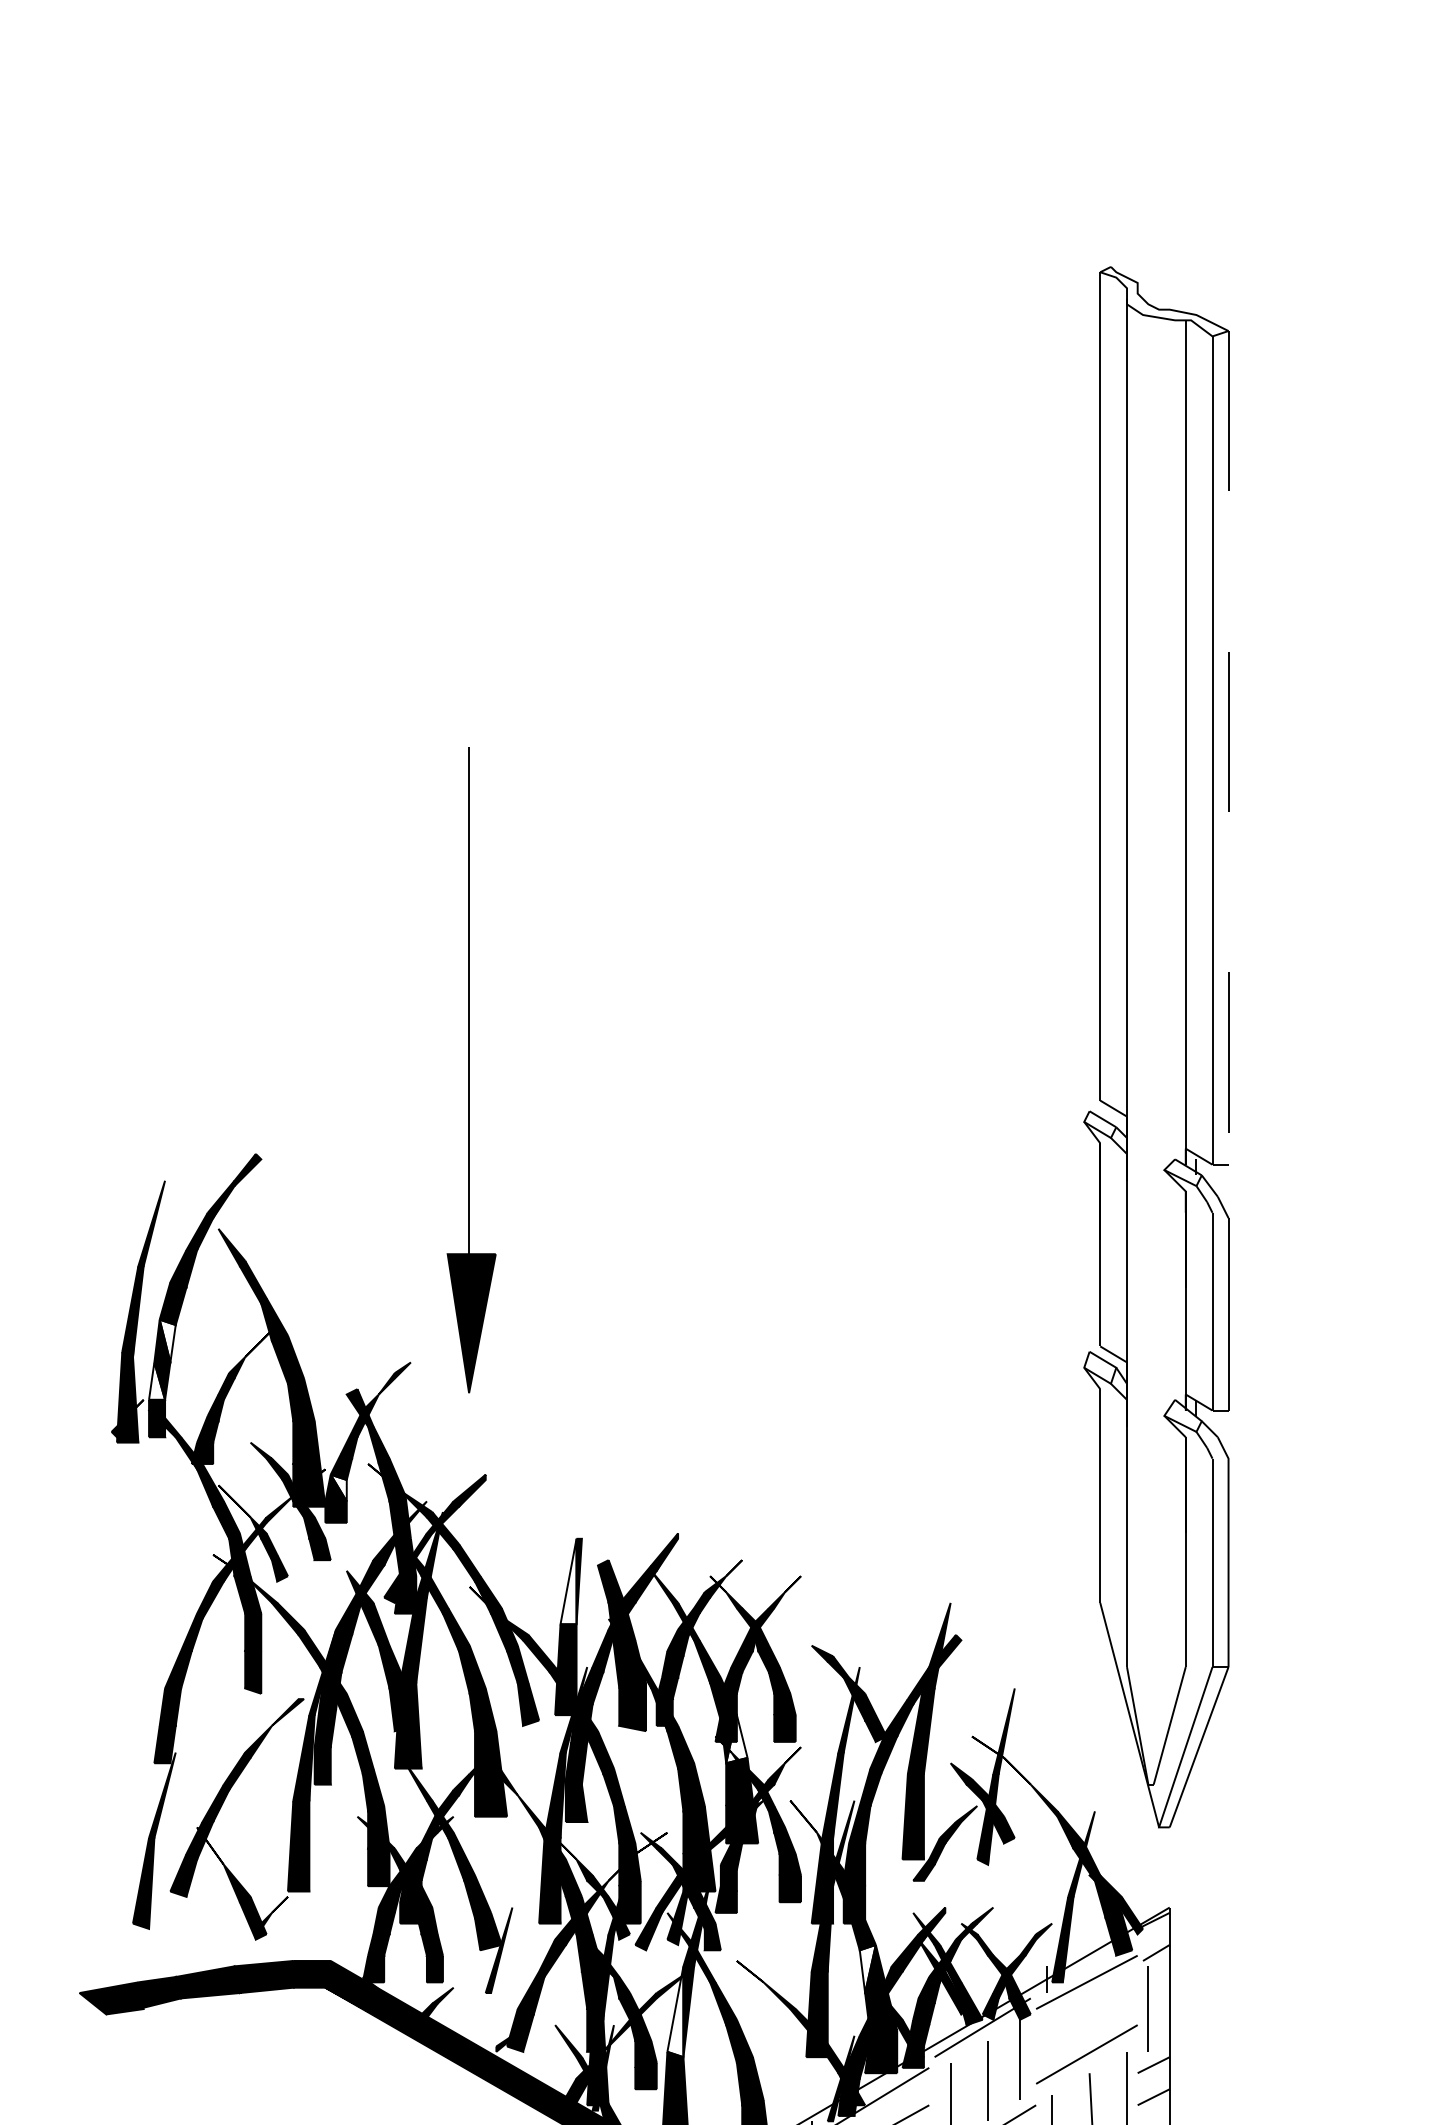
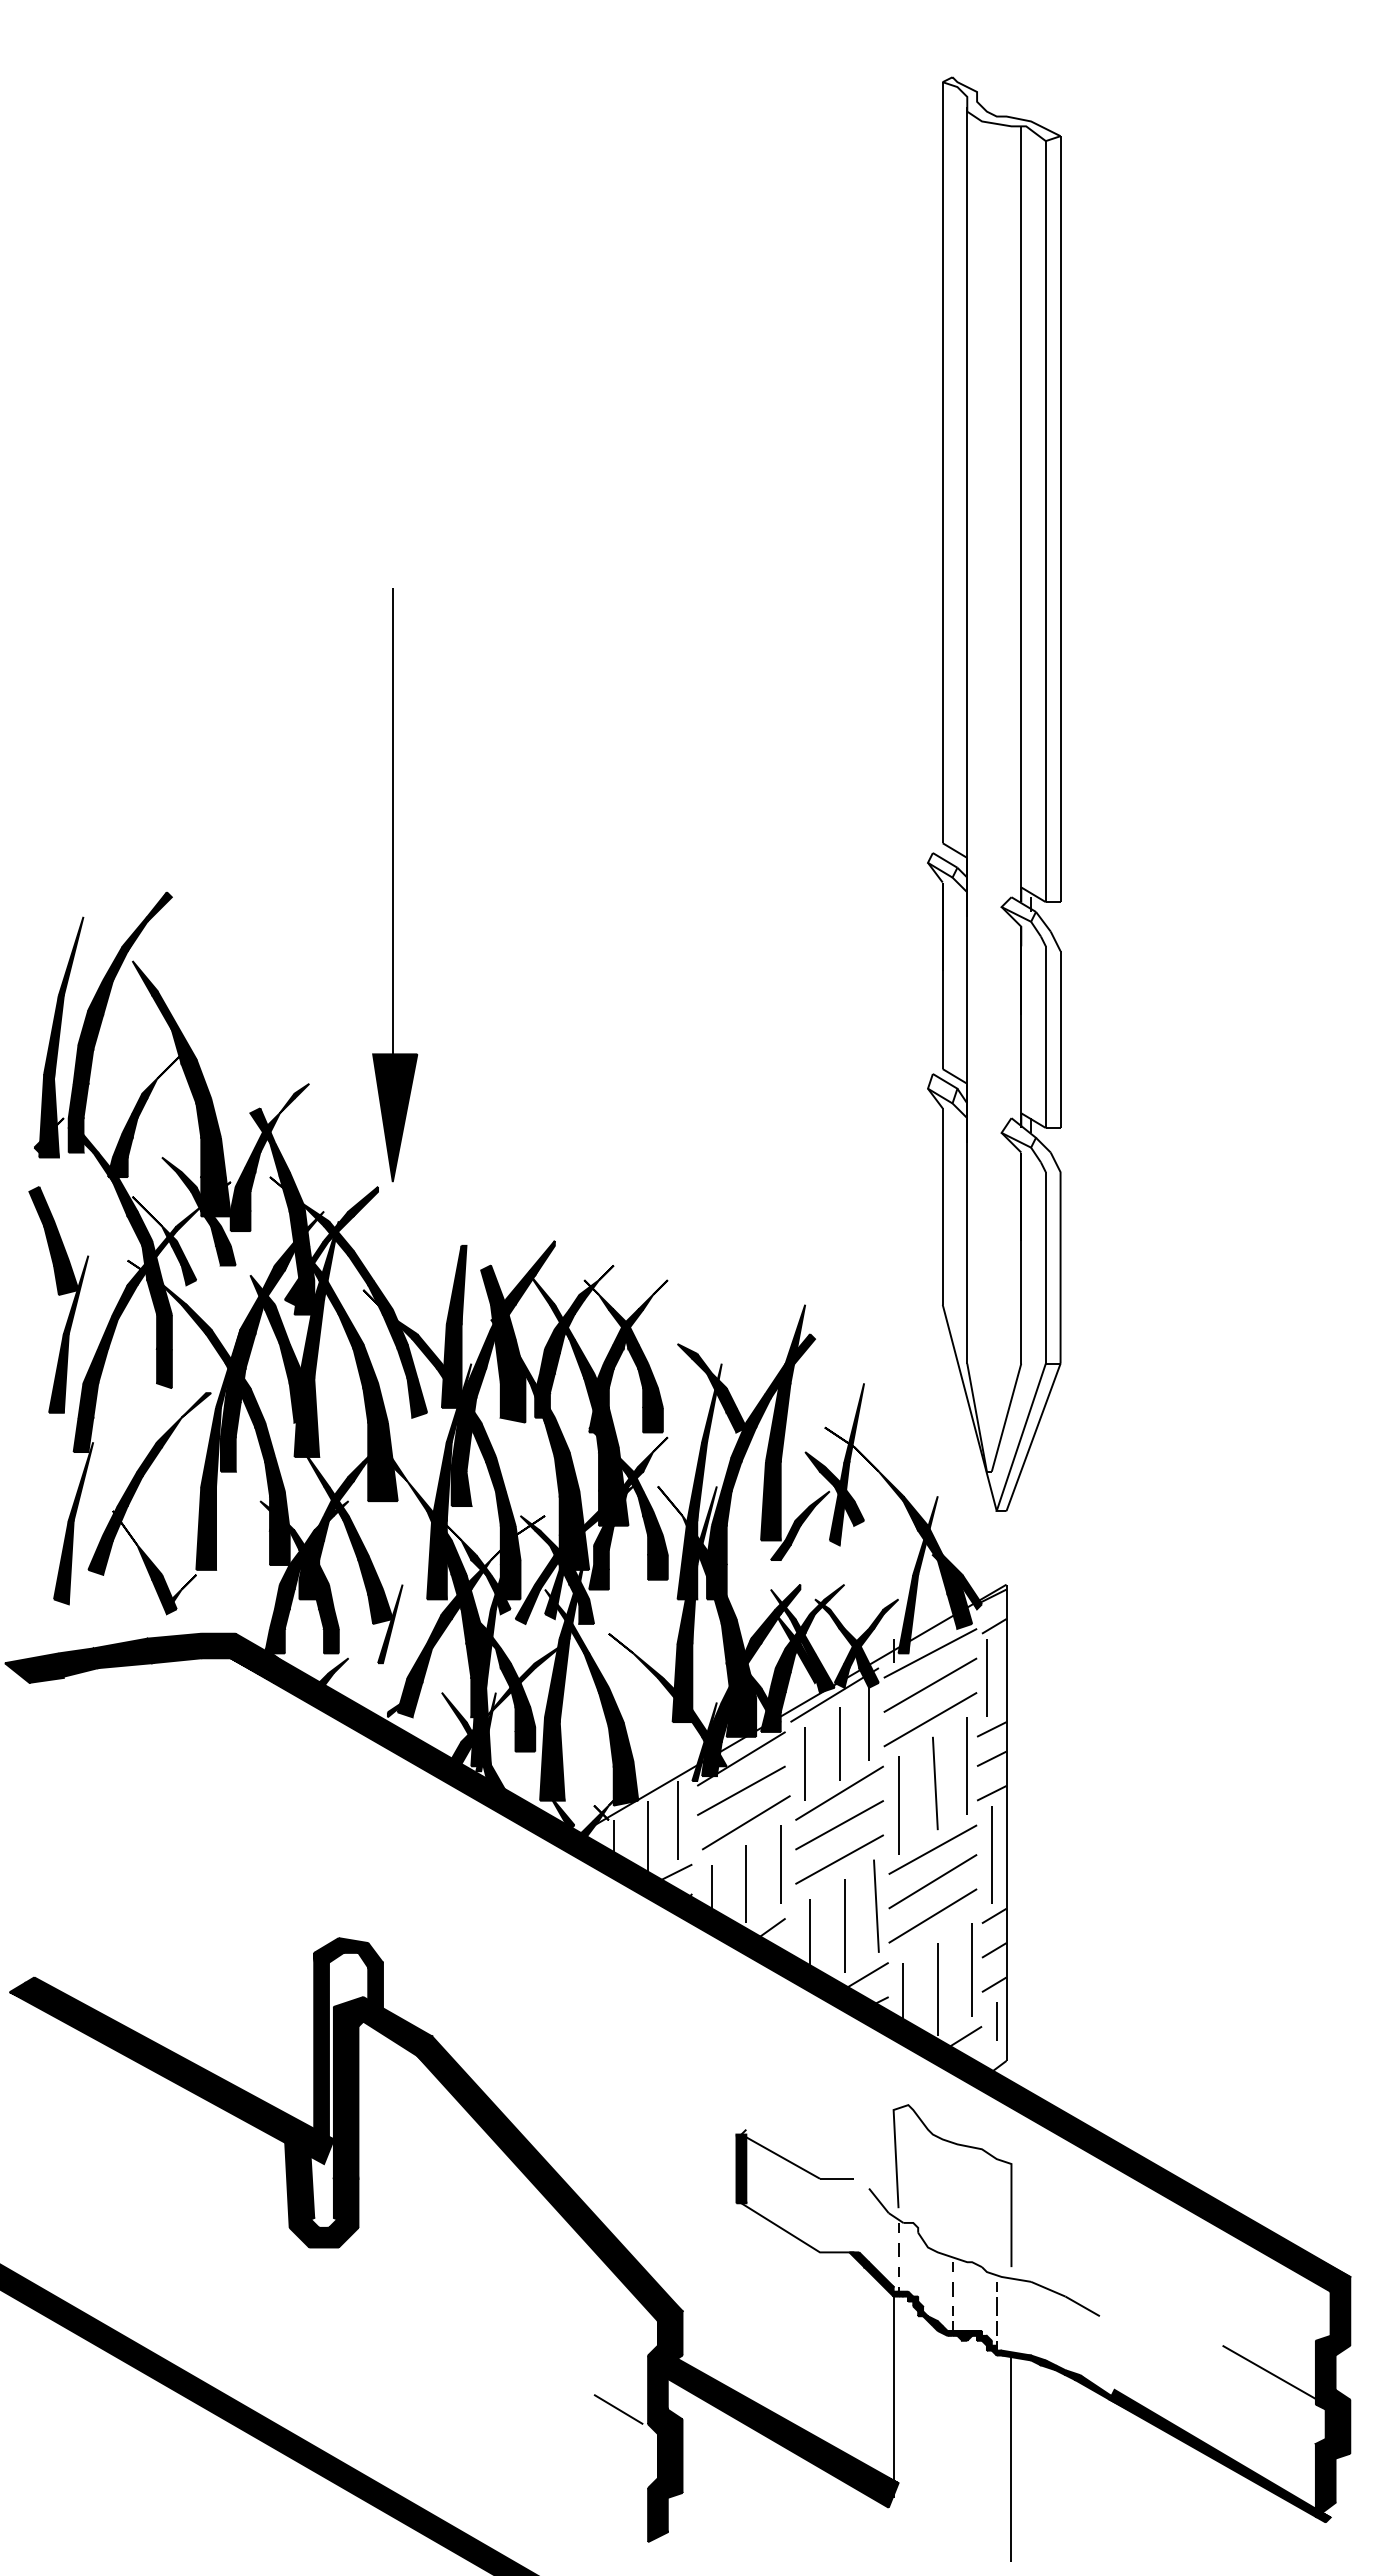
line: (1228, 748) -> (1060, 519), dashed -> solid
part: (472, 1070) -> (395, 885), moved
fill: (167, 1340) -> (85, 1063), added
fill: (156, 1380) -> (75, 1100), added
fill: (338, 1487) -> (242, 1198), added
fill: (567, 1580) -> (453, 1284), added
part: (137, 1597) -> (58, 1299), added
fill: (736, 1738) -> (608, 1429), added
fill: (867, 1969) -> (728, 1641), added
fill: (675, 2011) -> (552, 1680), added
line: (1086, 2016) -> (930, 1684), added

